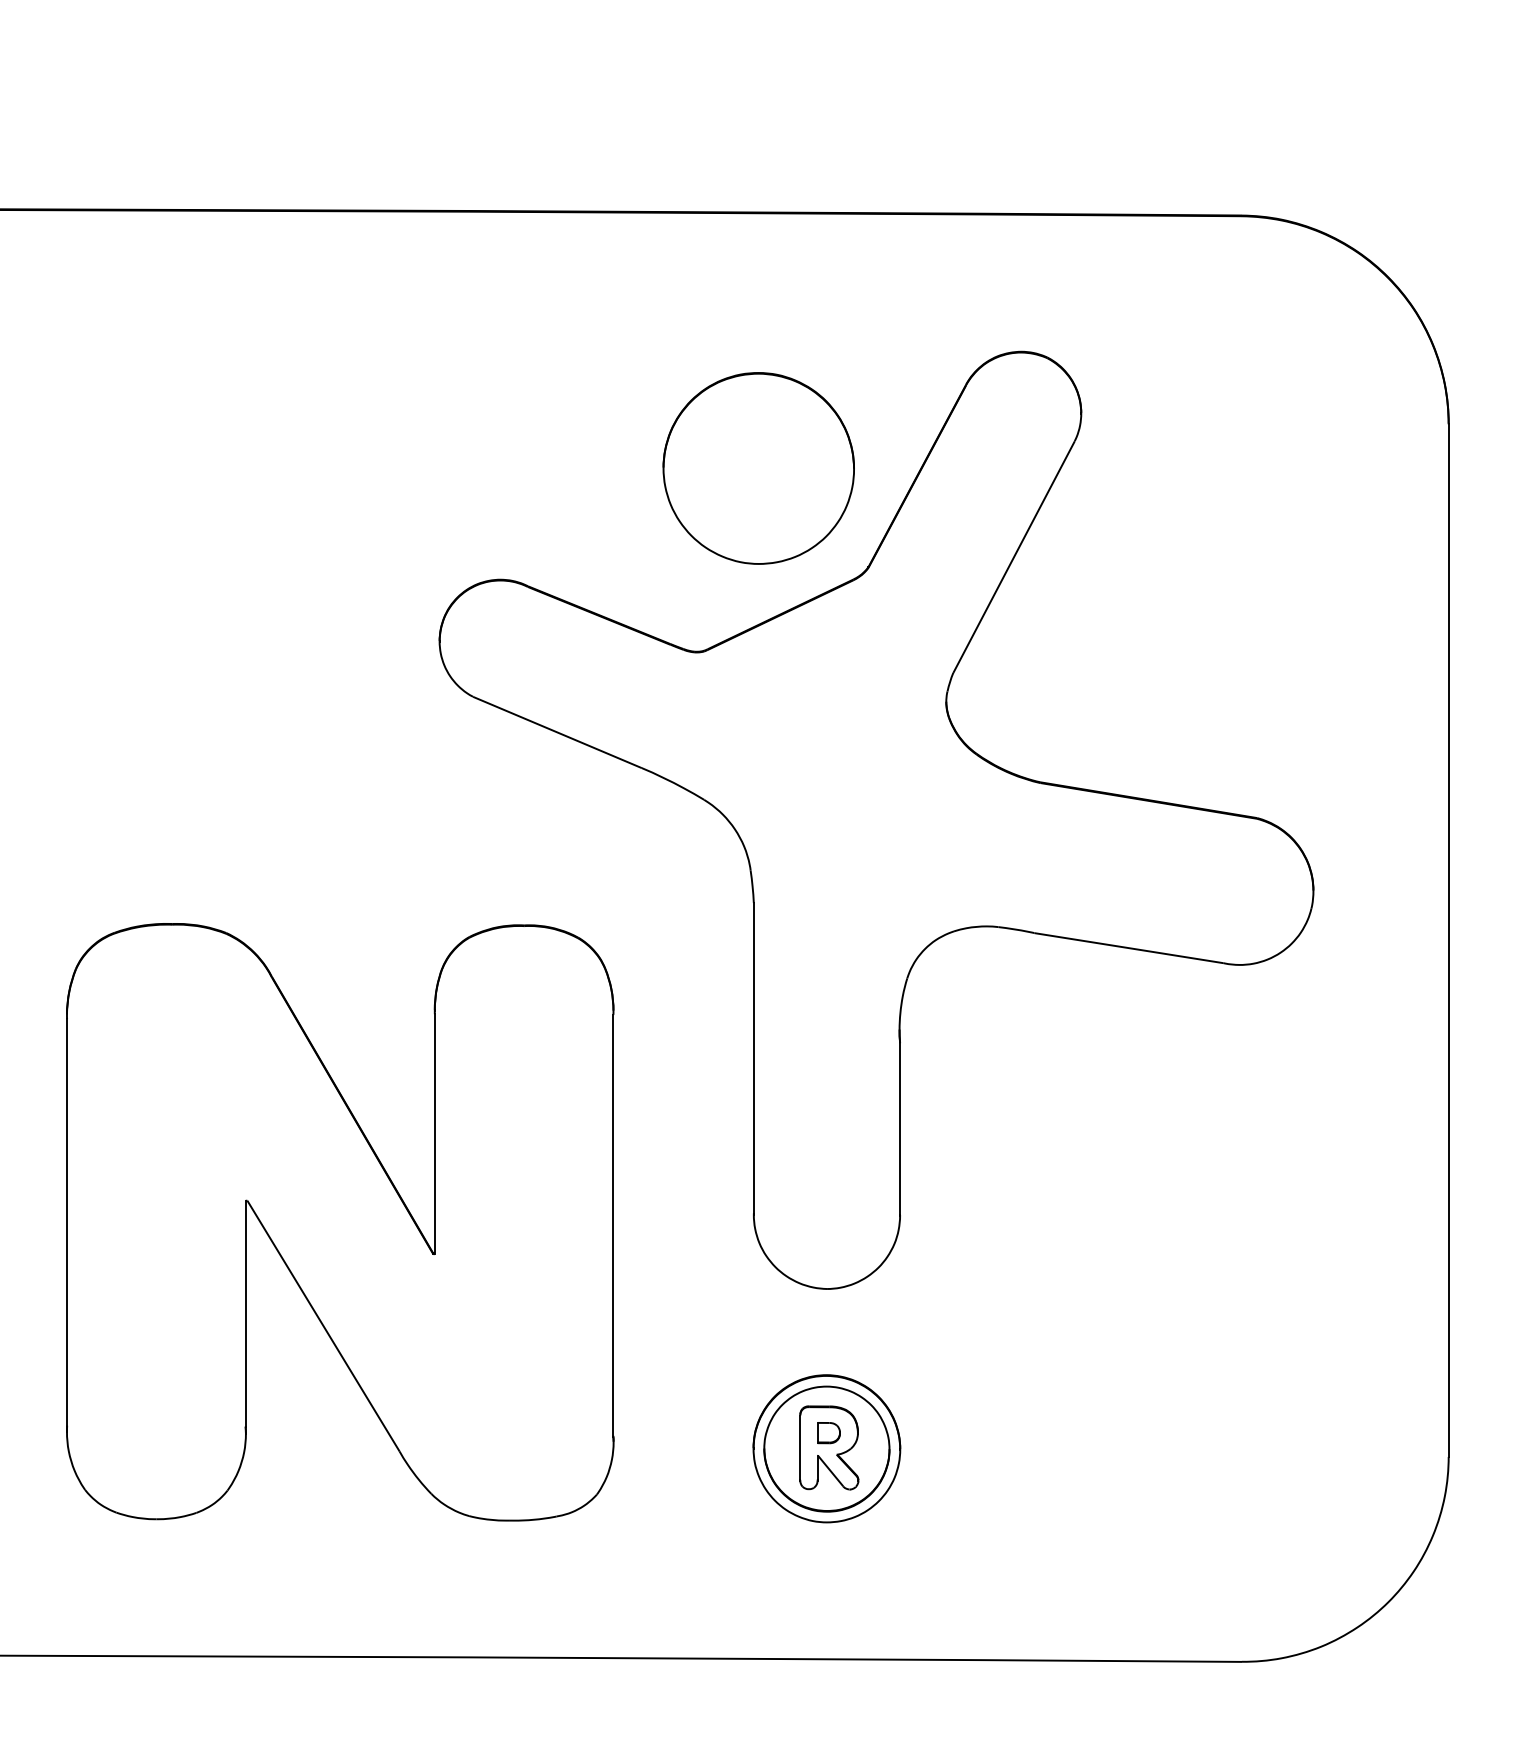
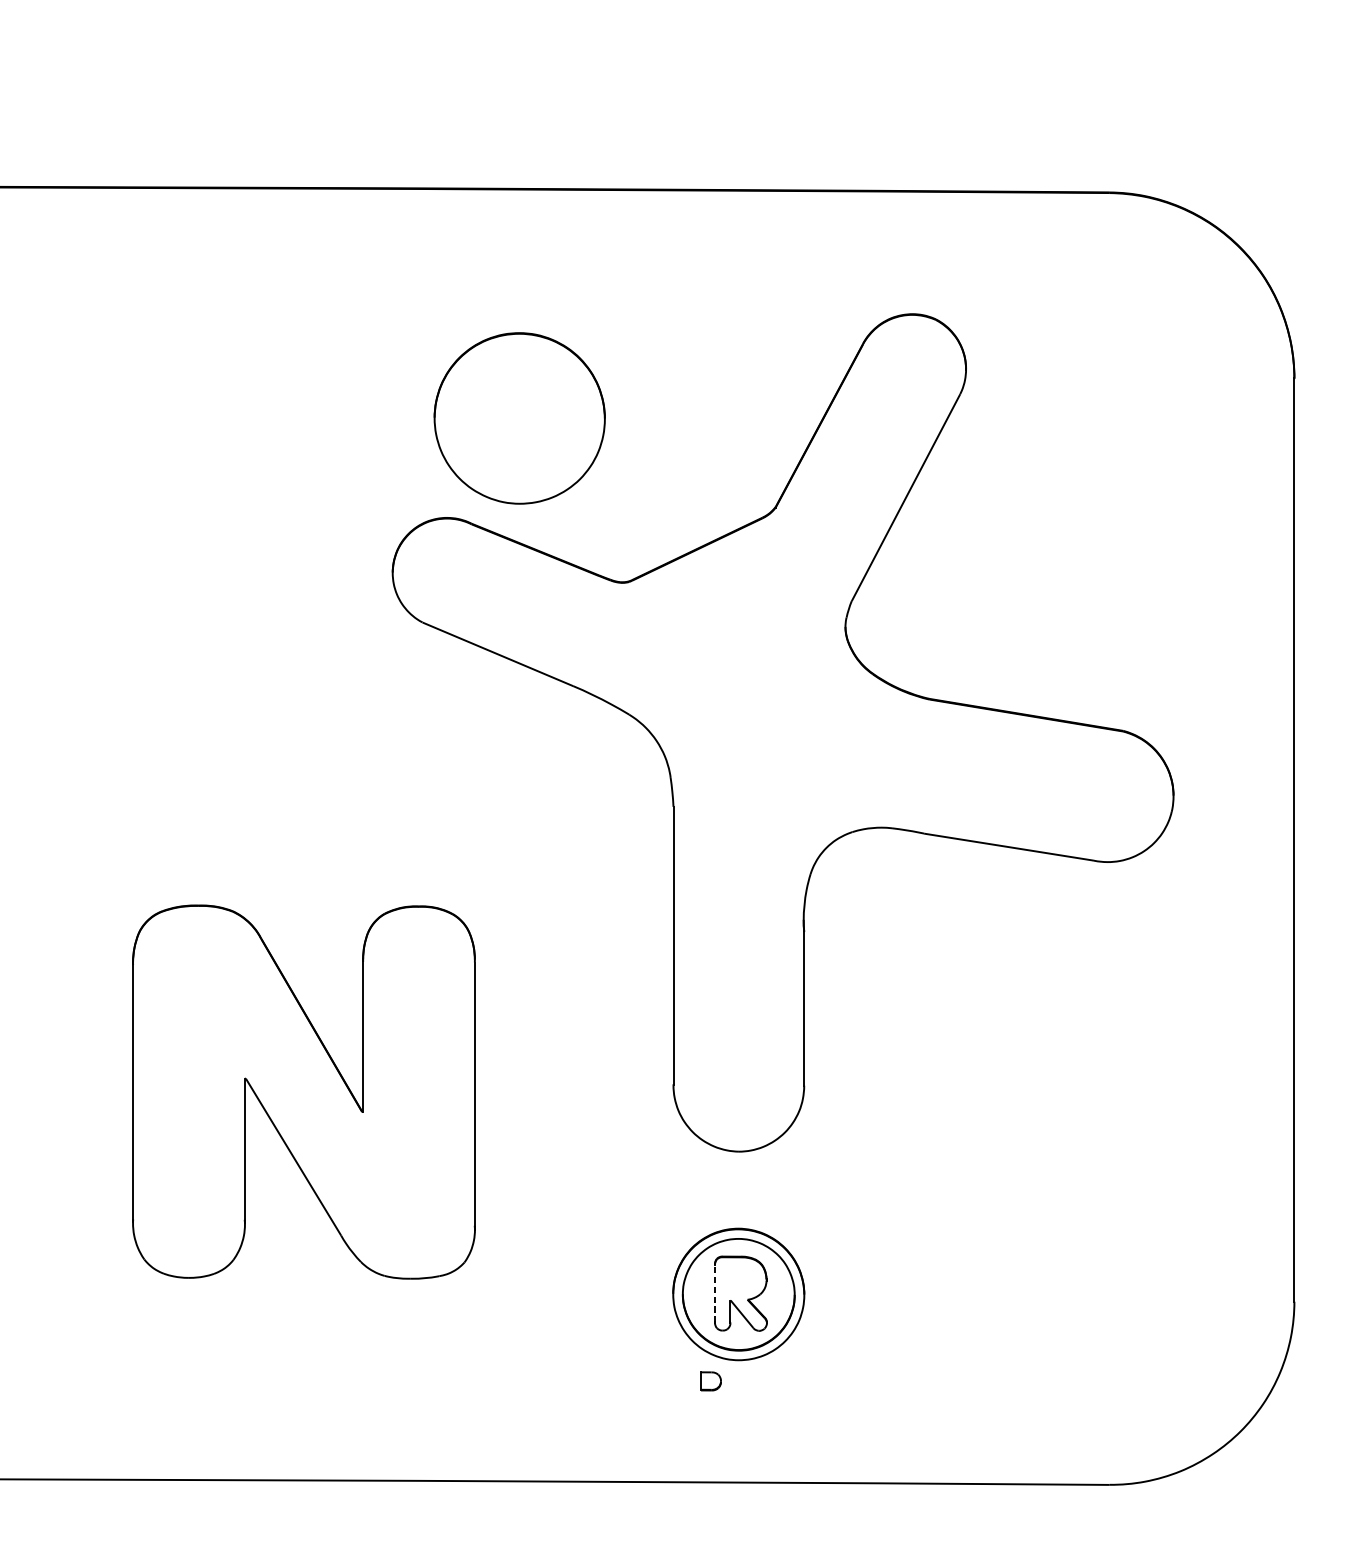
part: (758, 468) -> (519, 418), moved
part: (340, 1222) -> (304, 1092), size x0.7
part: (828, 1433) -> (710, 1381), moved
line: (800, 1447) -> (715, 1293), solid -> dashed

